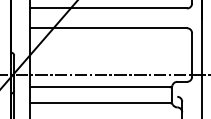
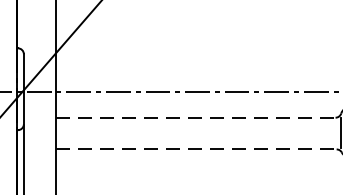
line: (99, 87) -> (194, 118), solid -> dashed
line: (100, 103) -> (196, 150), solid -> dashed

